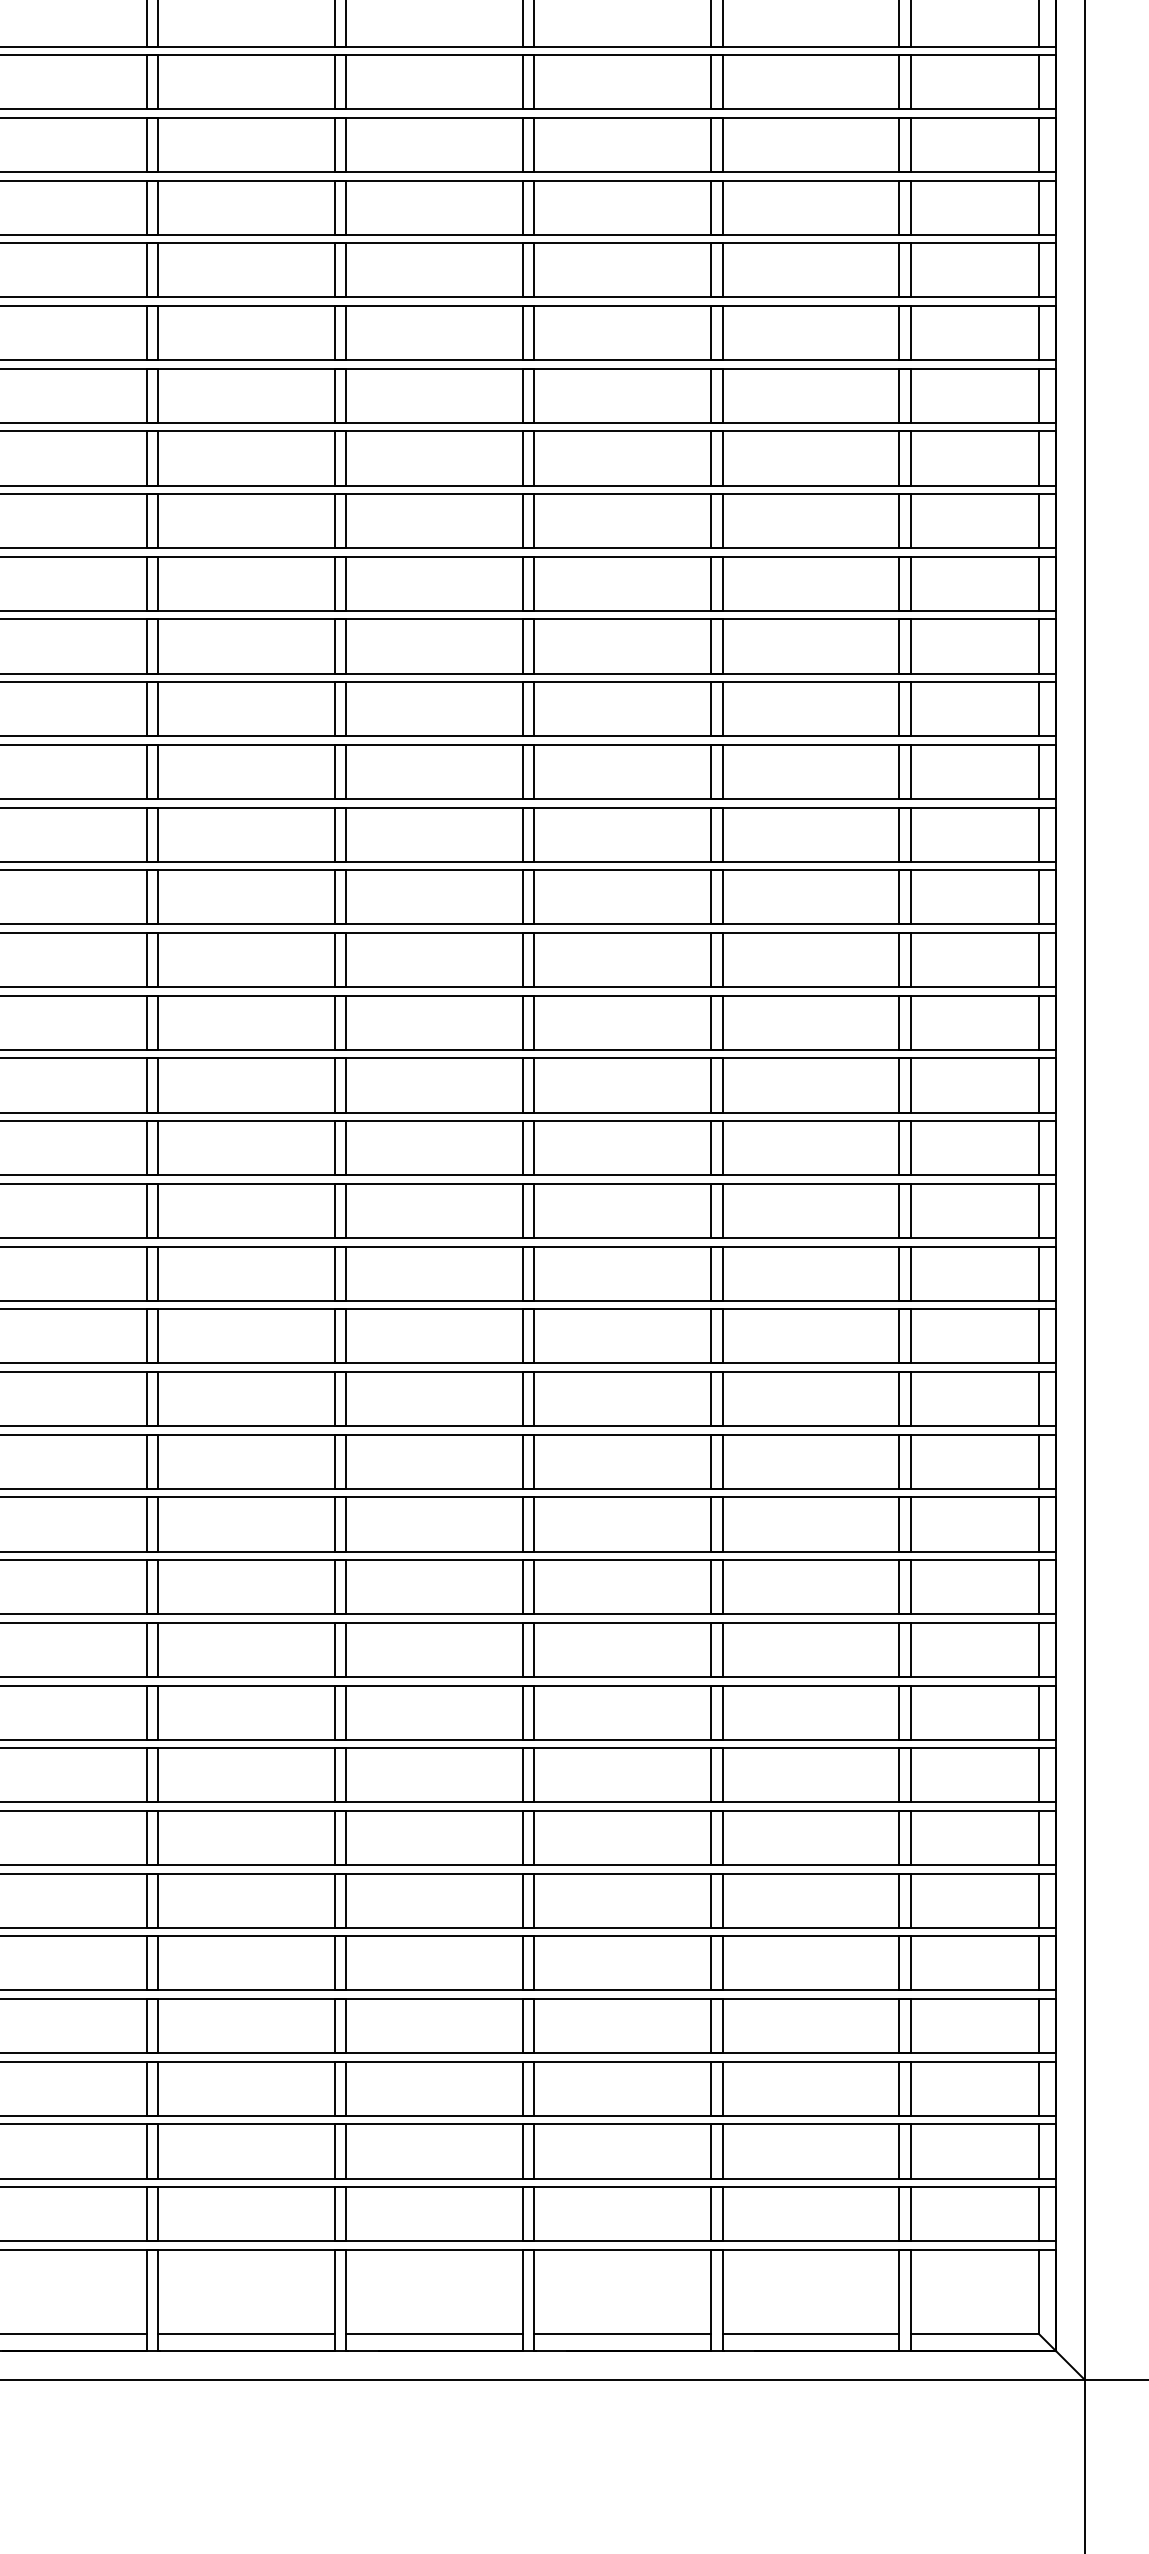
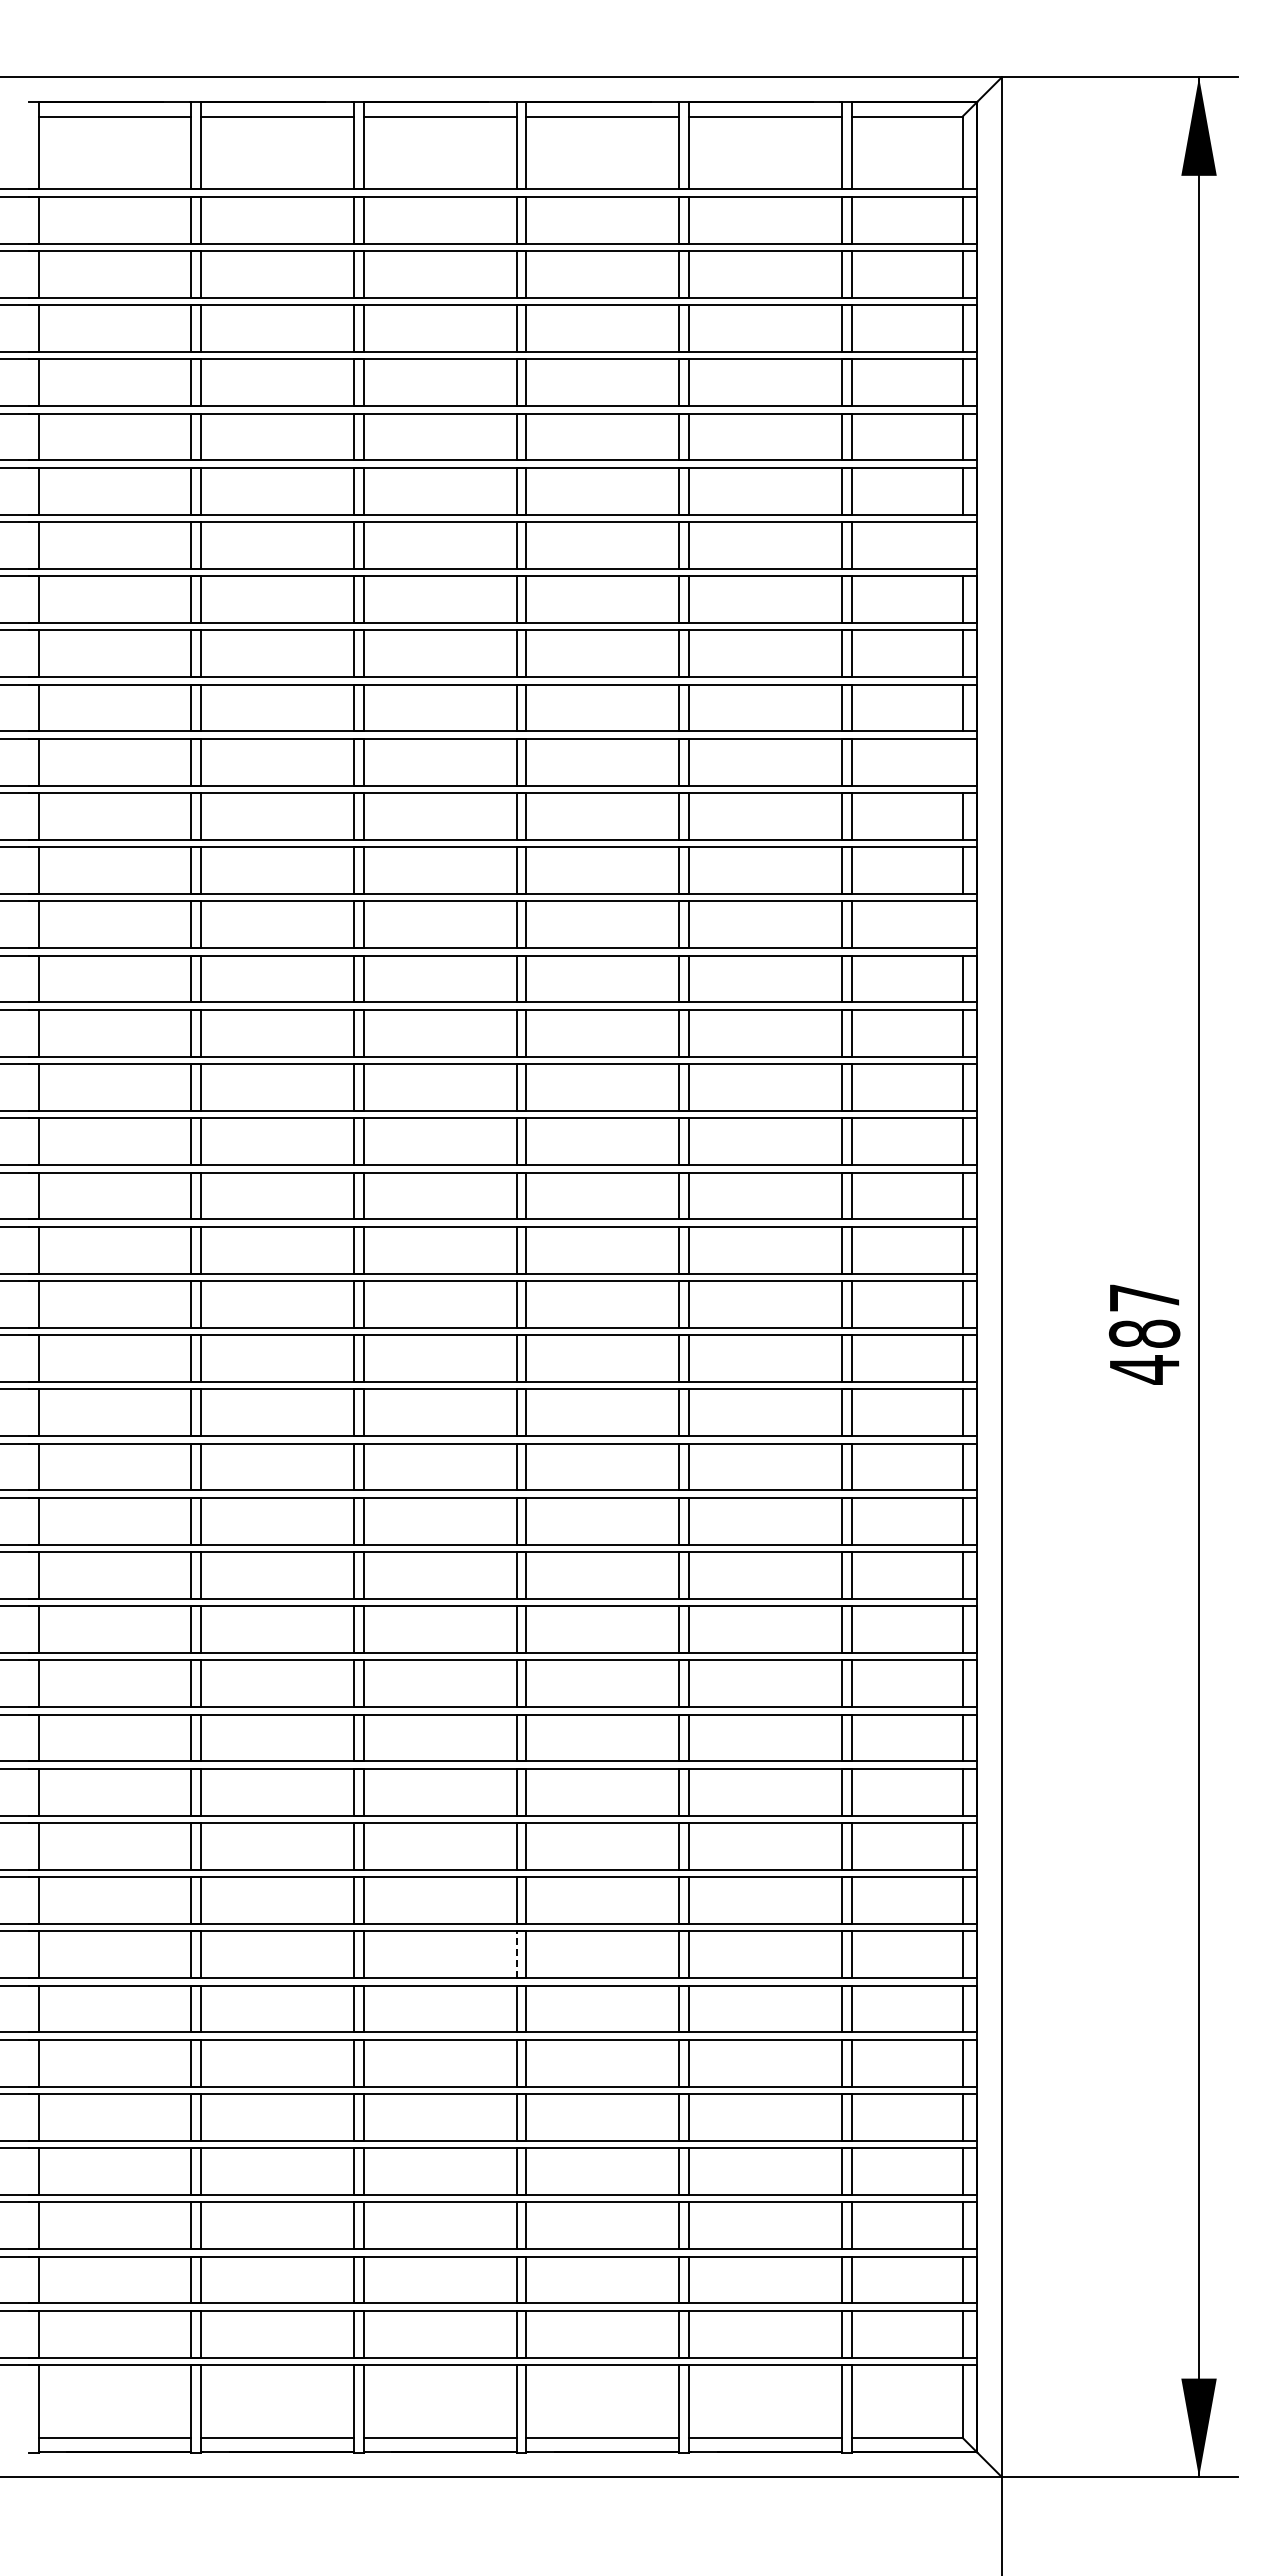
line: (1038, 145) -> (962, 545), removed
line: (1038, 394) -> (962, 761), removed
line: (1038, 583) -> (962, 924), removed
line: (522, 1774) -> (516, 1954), solid -> dashed

